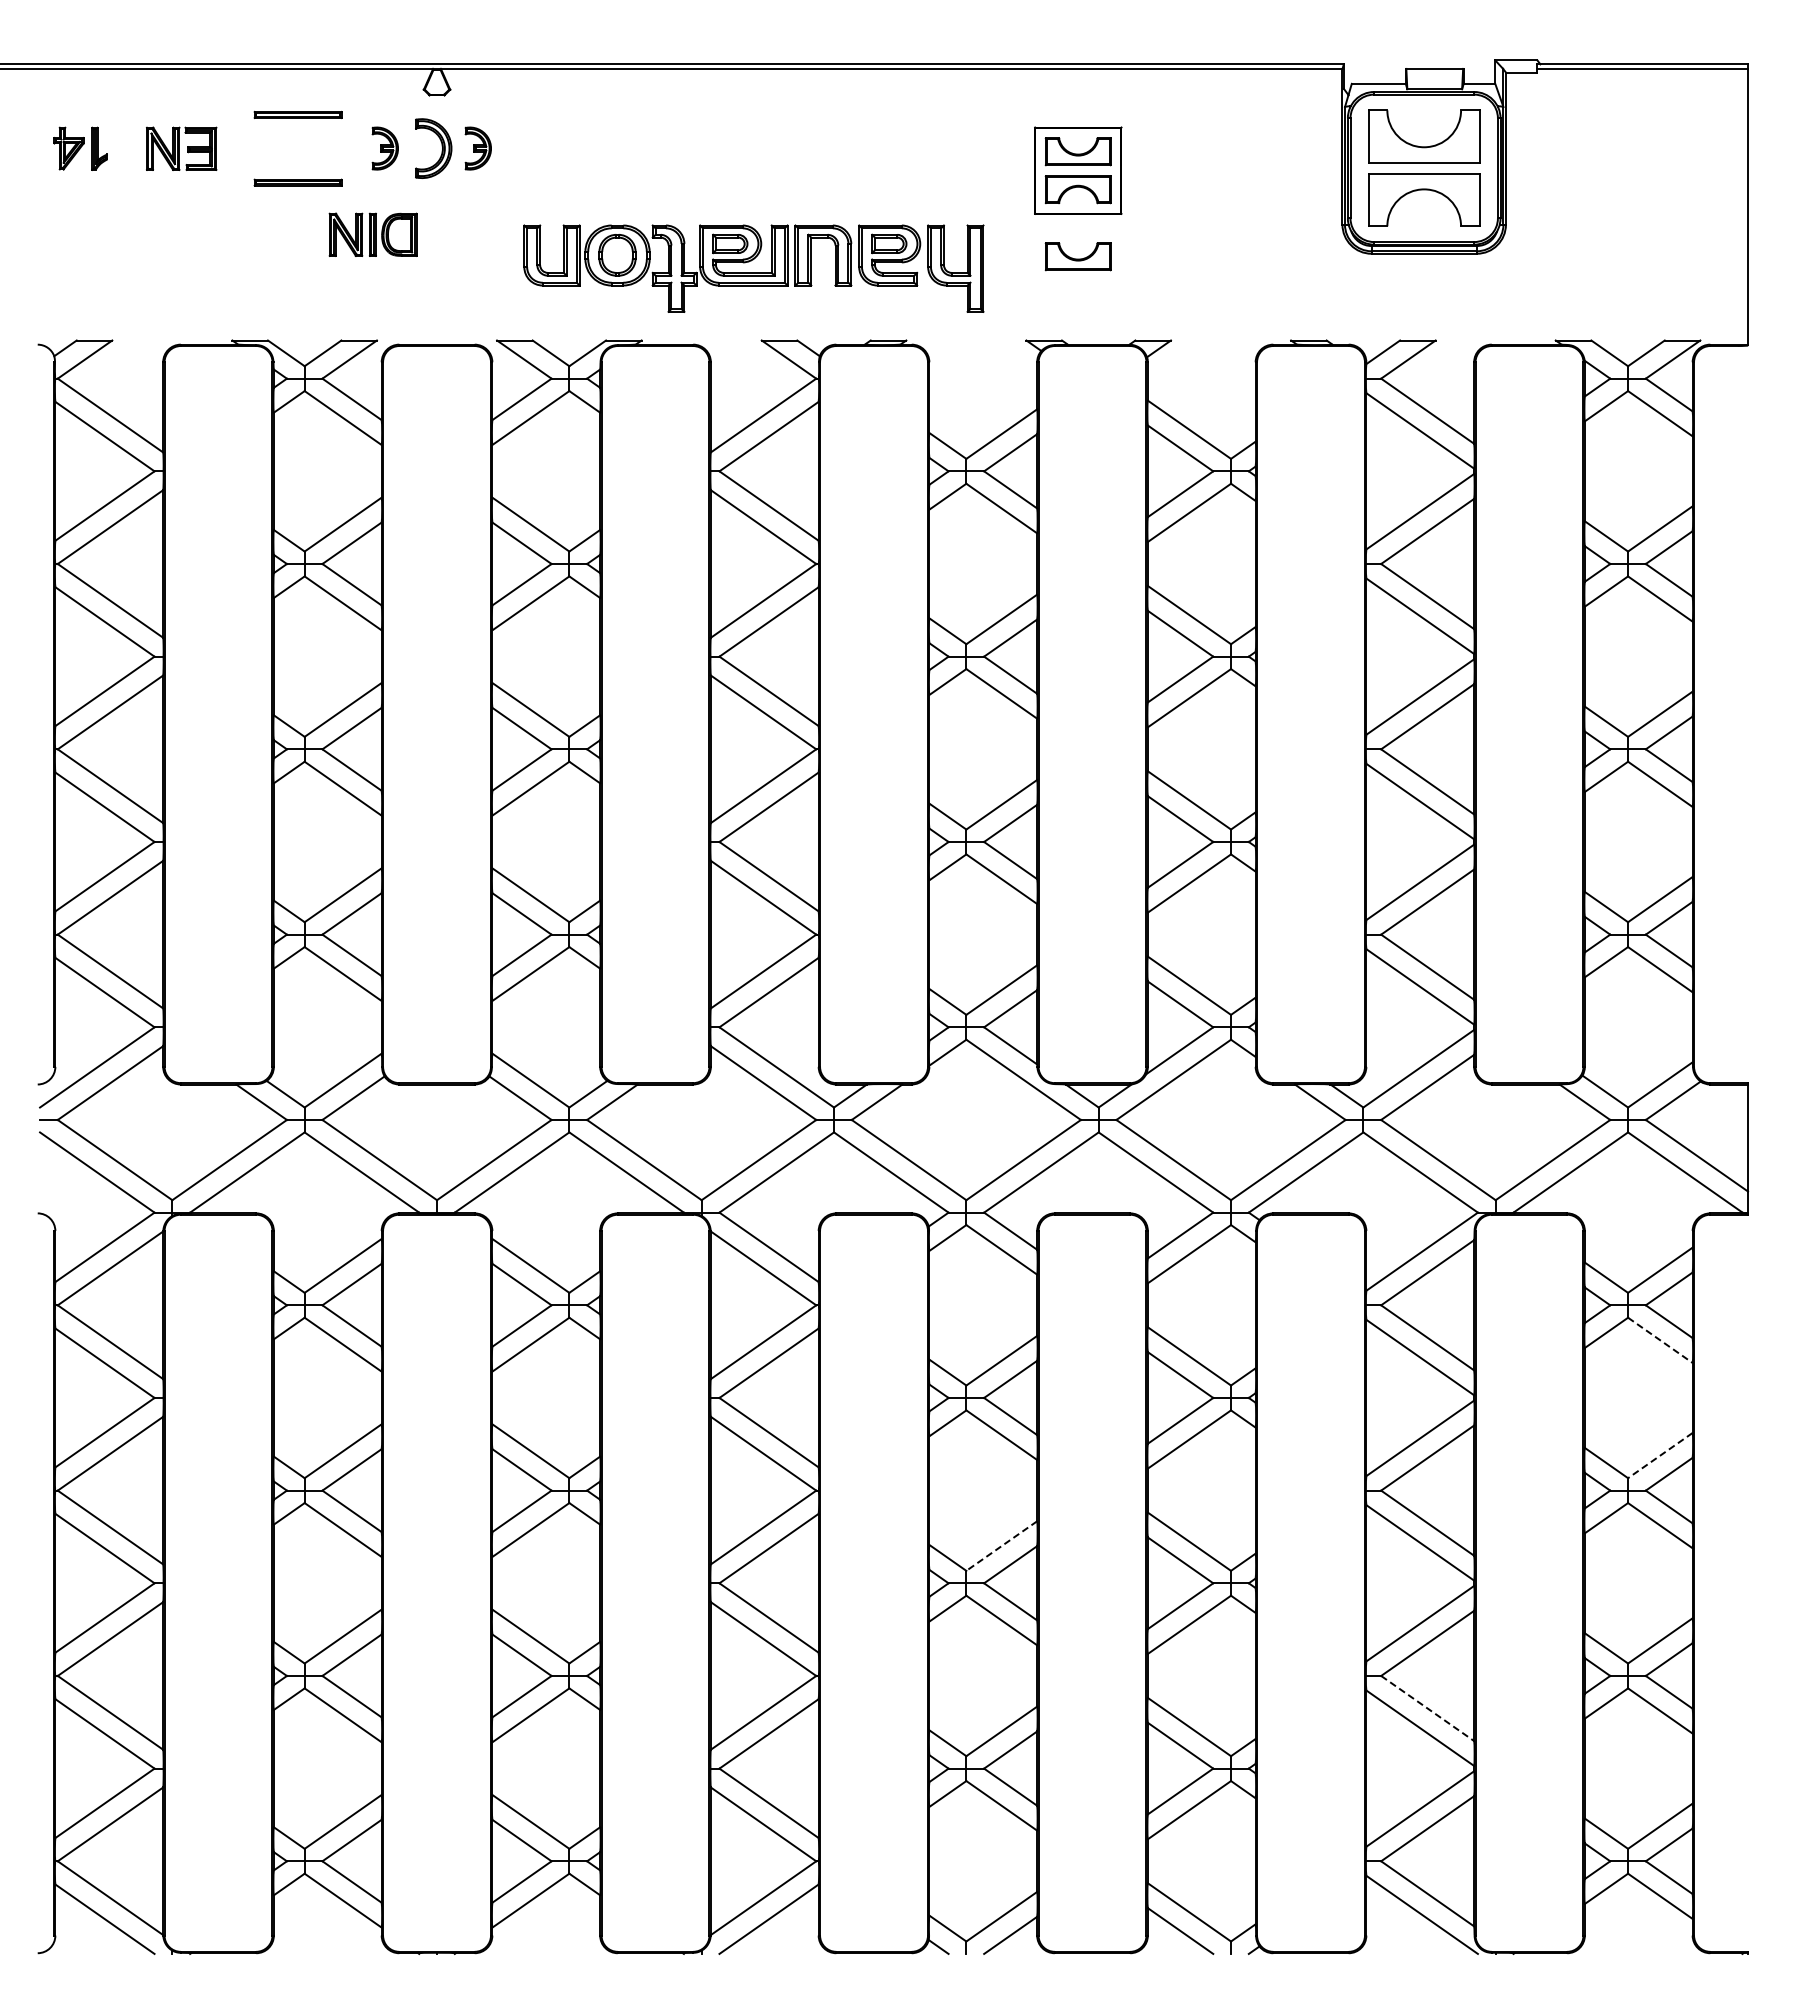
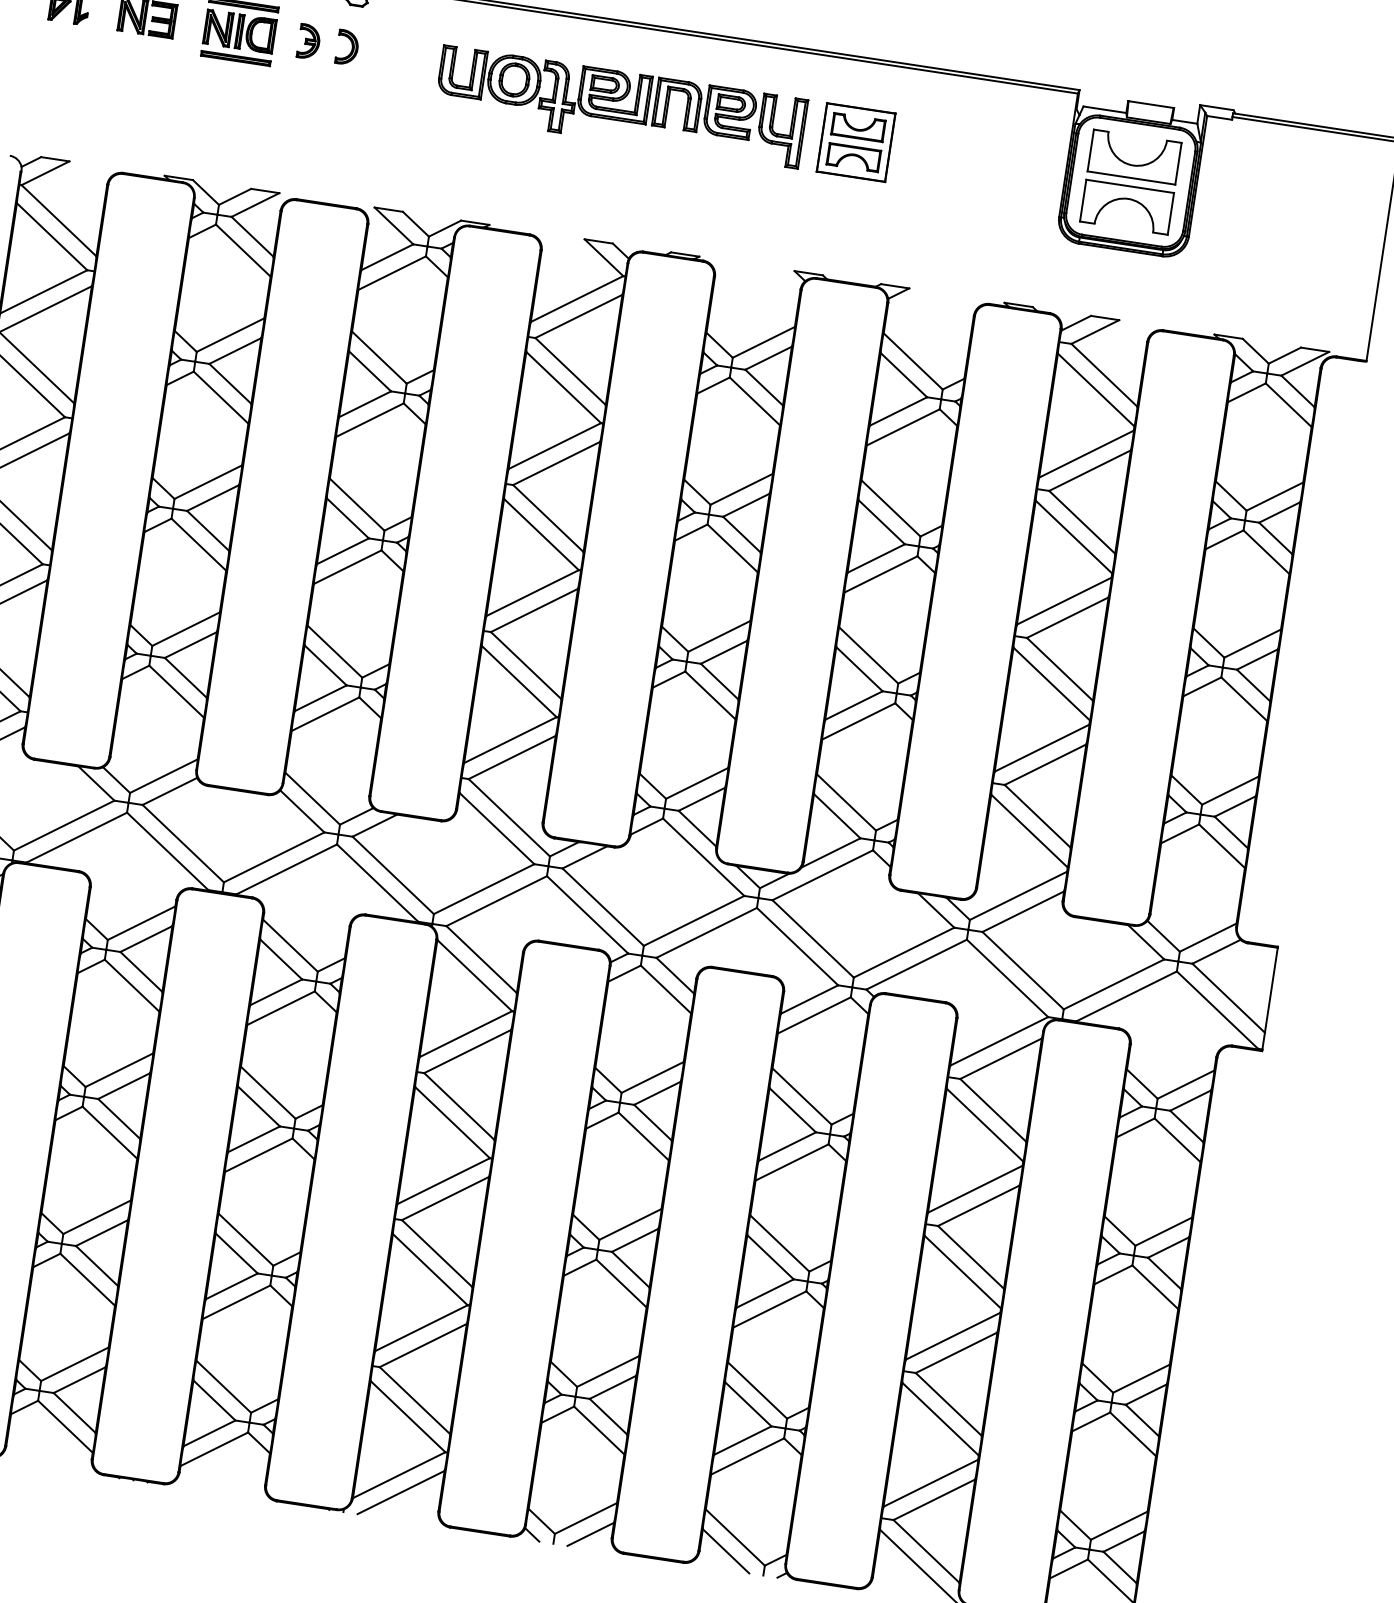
part: (433, 148) -> (347, 47), size x0.71
part: (477, 148) -> (382, 52), removed
part: (372, 234) -> (239, 31), moved
part: (1077, 256) -> (845, 210), removed
part: (753, 268) -> (620, 106), moved
line: (1660, 1340) -> (1177, 1140), dashed -> solid
line: (1659, 1455) -> (1163, 1231), dashed -> solid
line: (1001, 1546) -> (630, 1224), dashed -> solid
line: (1427, 1708) -> (948, 1404), dashed -> solid

